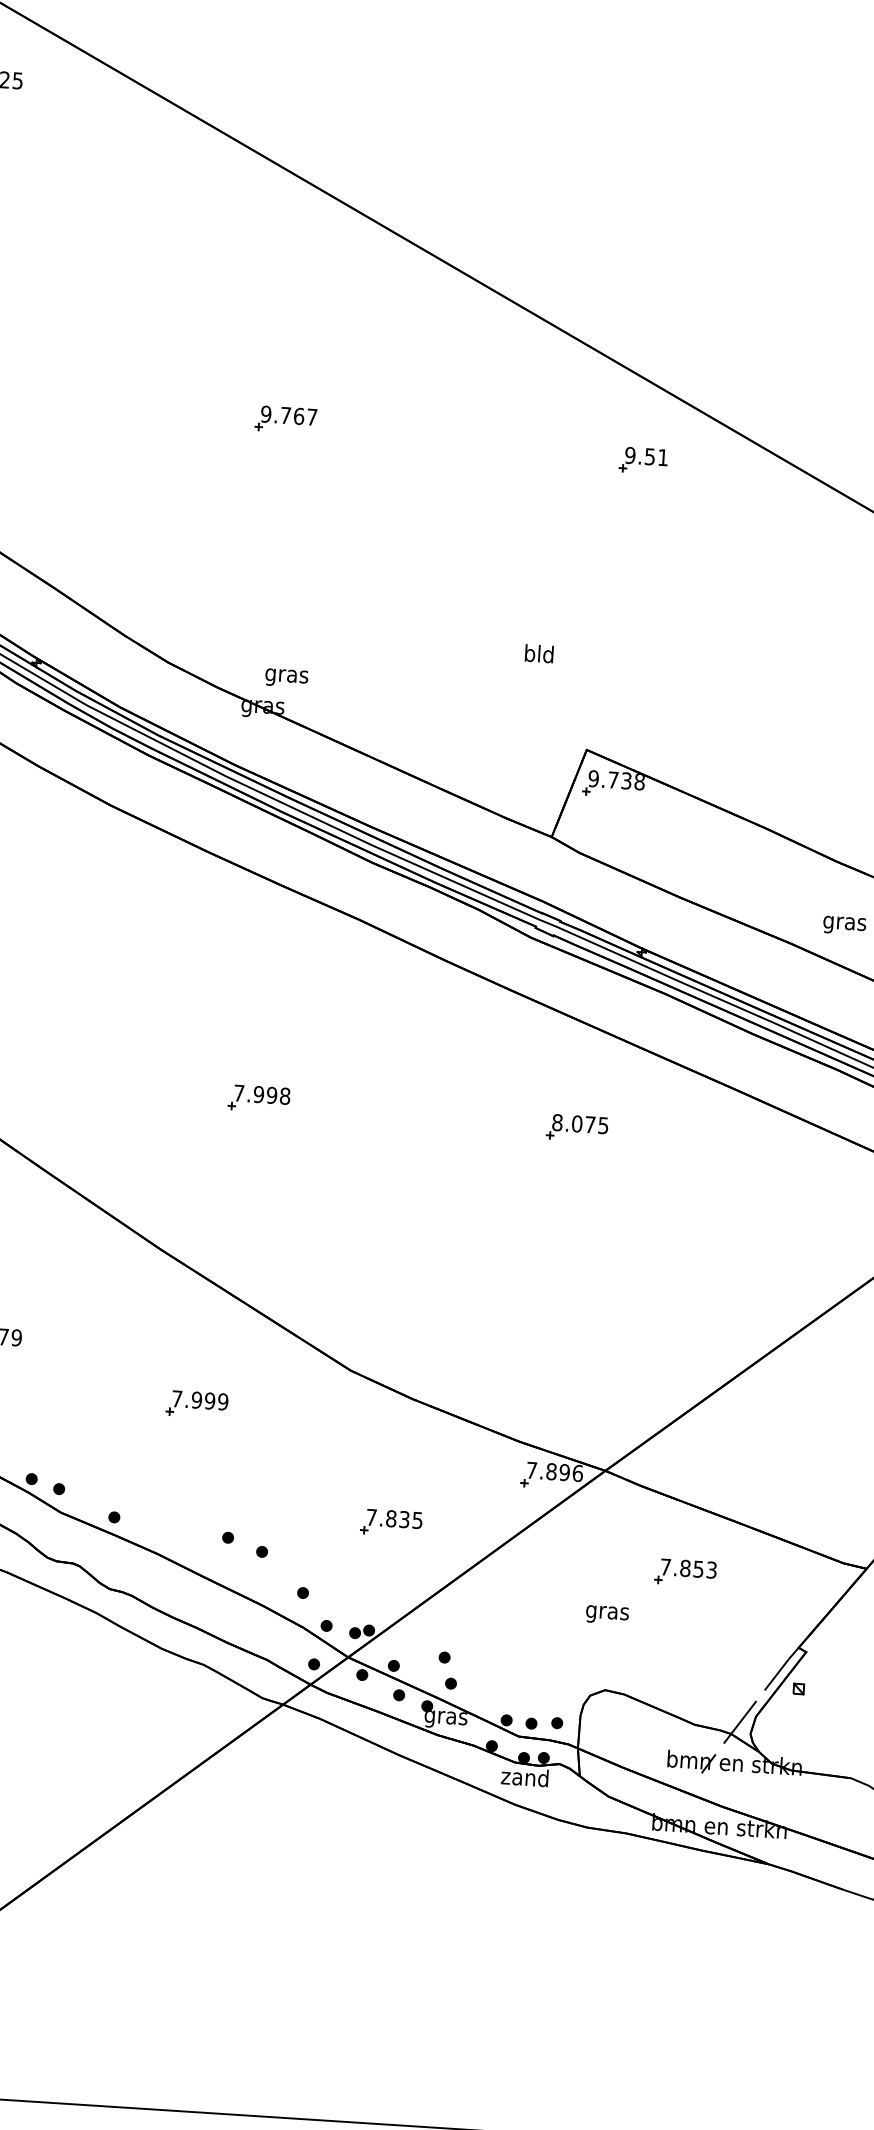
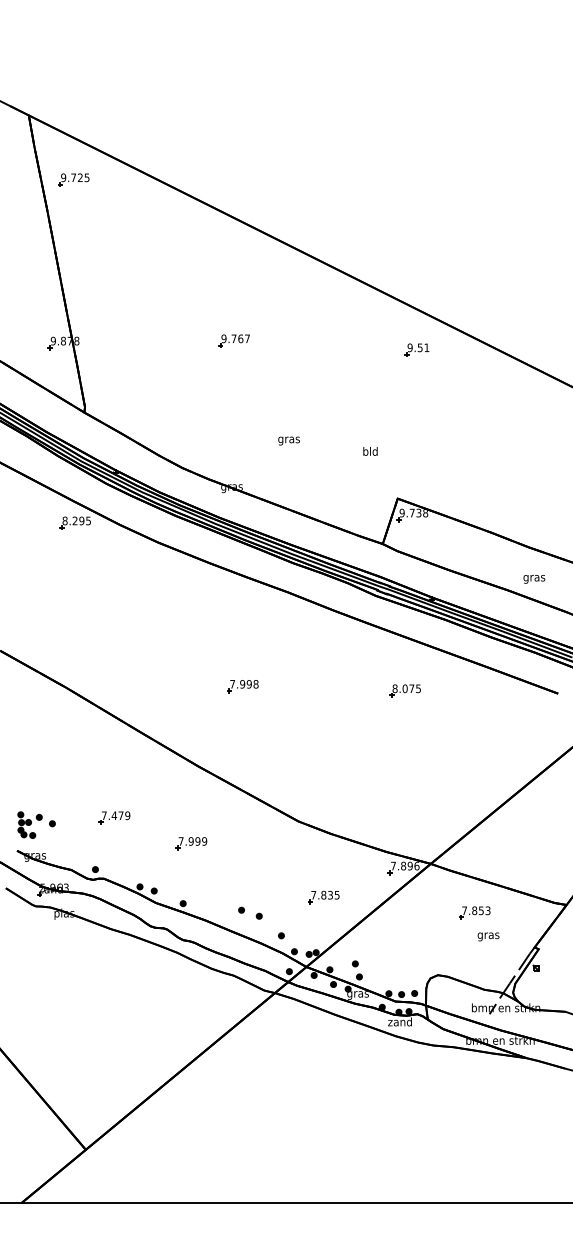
text: (285, 676) -> (288, 440), moved
part: (197, 1404) -> (191, 843), moved
text: (607, 1614) -> (488, 936), moved

